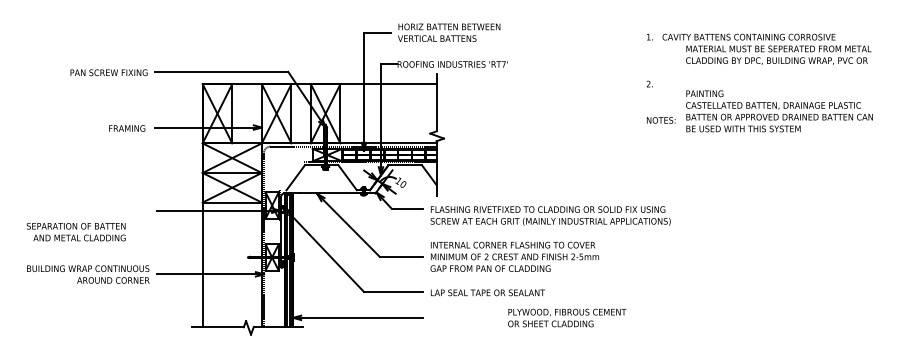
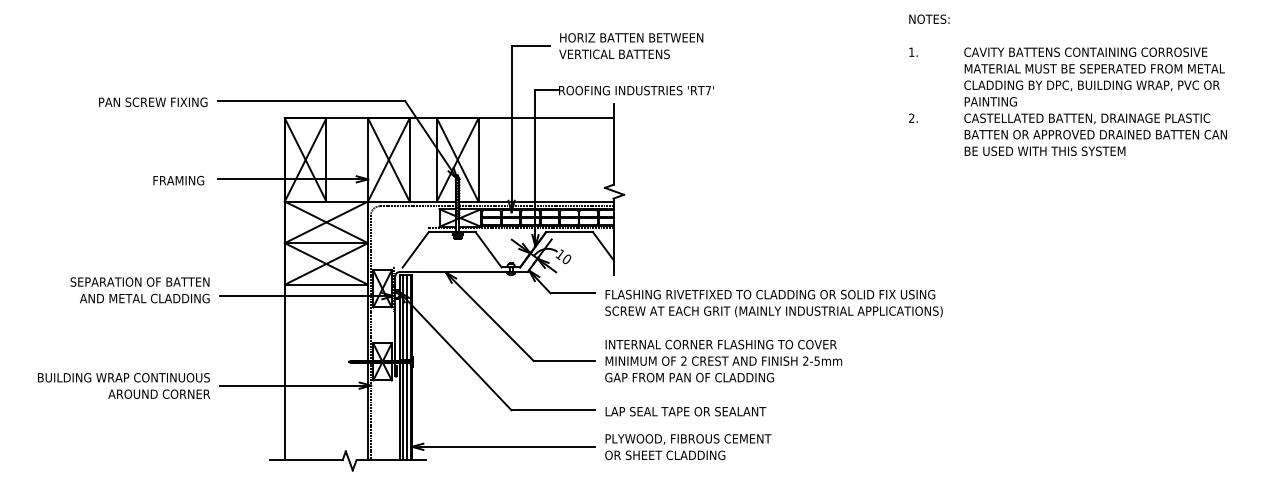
text: (748, 36) -> (1085, 51), moved
text: (779, 111) -> (1095, 126), moved
text: (661, 119) -> (929, 18), moved
text: (75, 232) -> (139, 290), moved
text: (567, 318) -> (688, 447), moved

